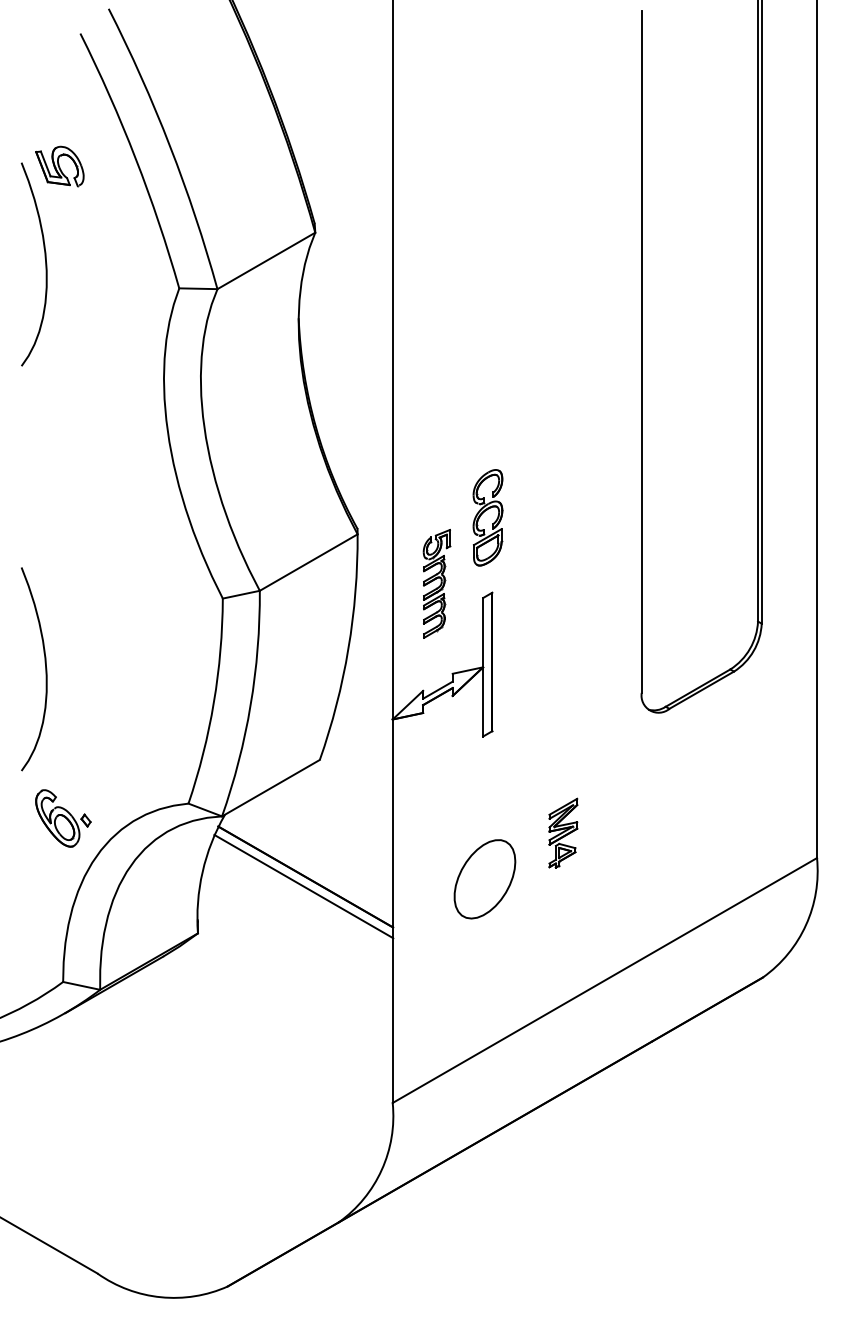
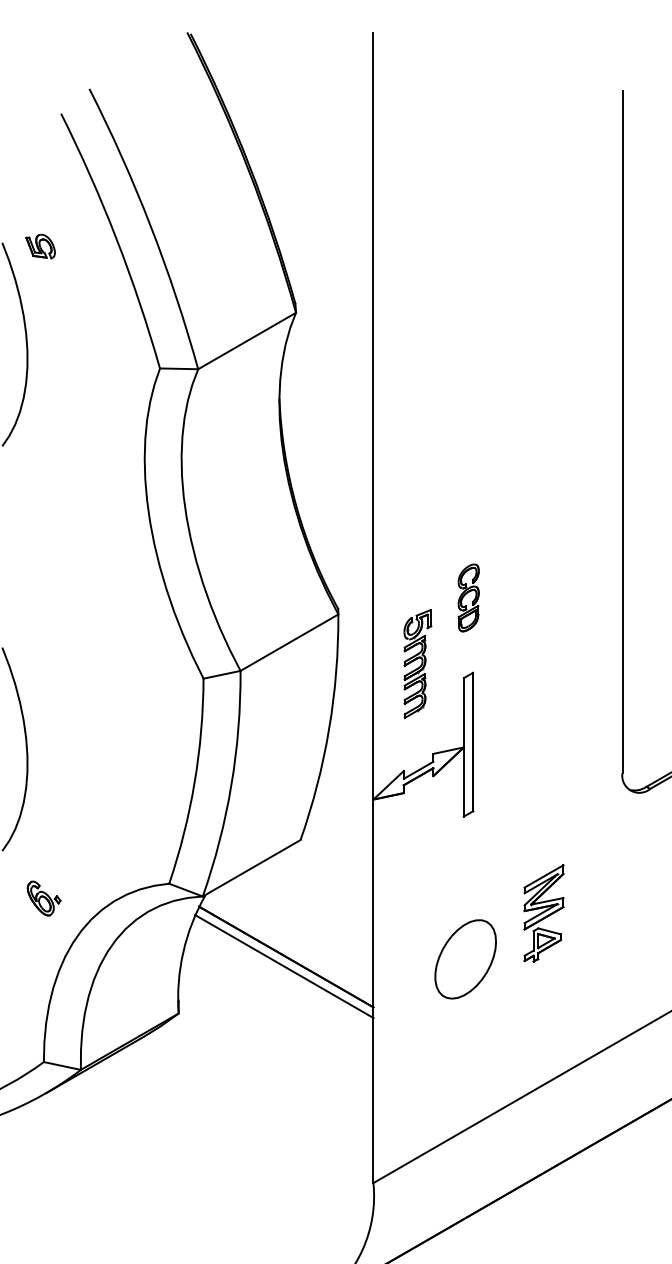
part: (59, 166) -> (40, 246), size x0.6
part: (487, 517) -> (468, 597), size x0.7
part: (63, 818) -> (44, 898), size x0.6
part: (563, 832) -> (544, 912), size x1.4

